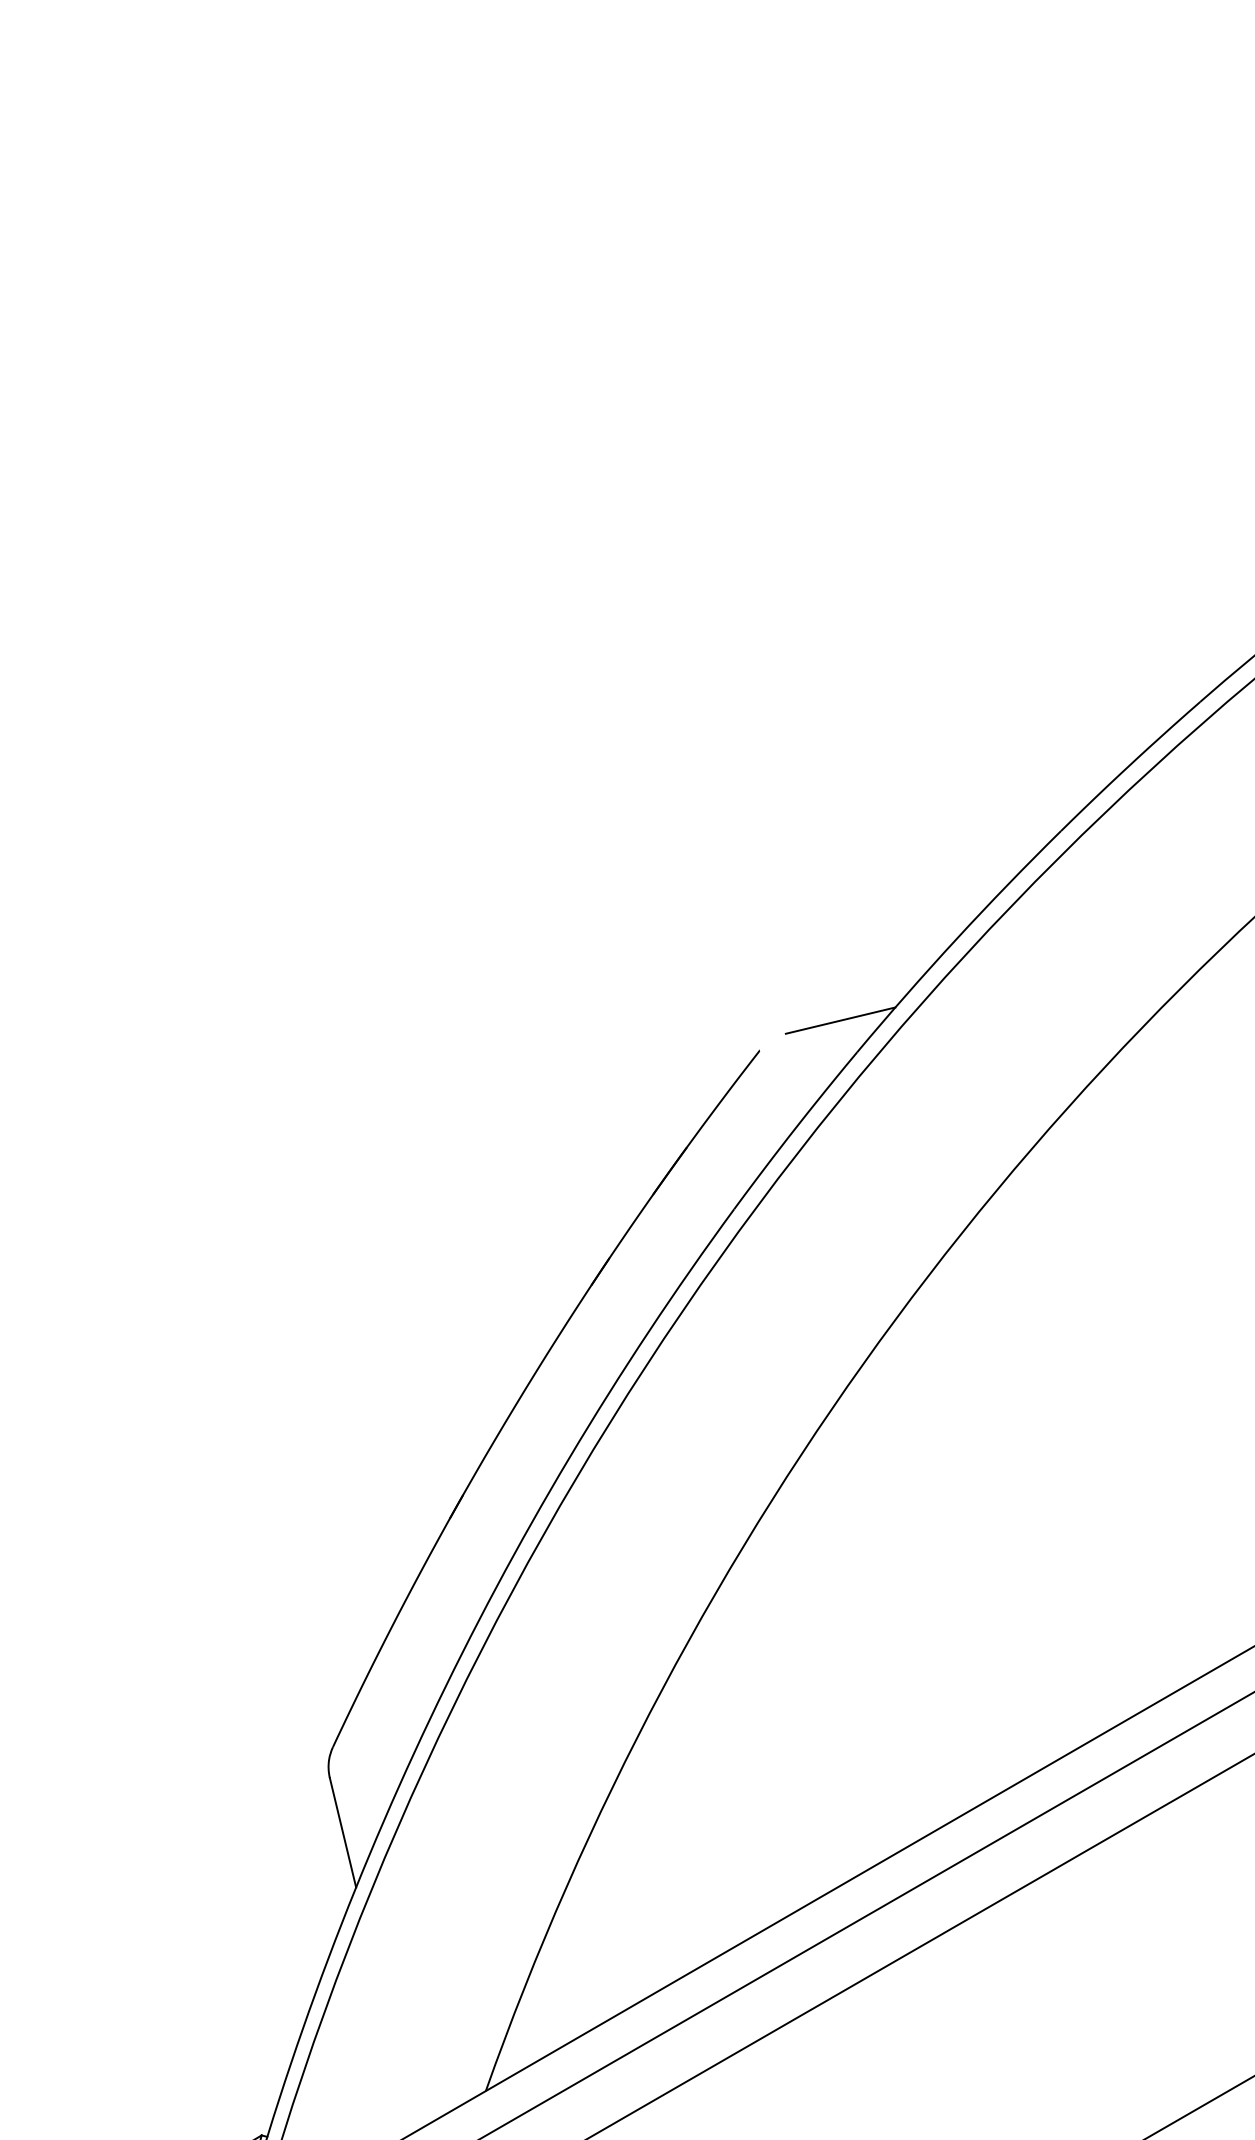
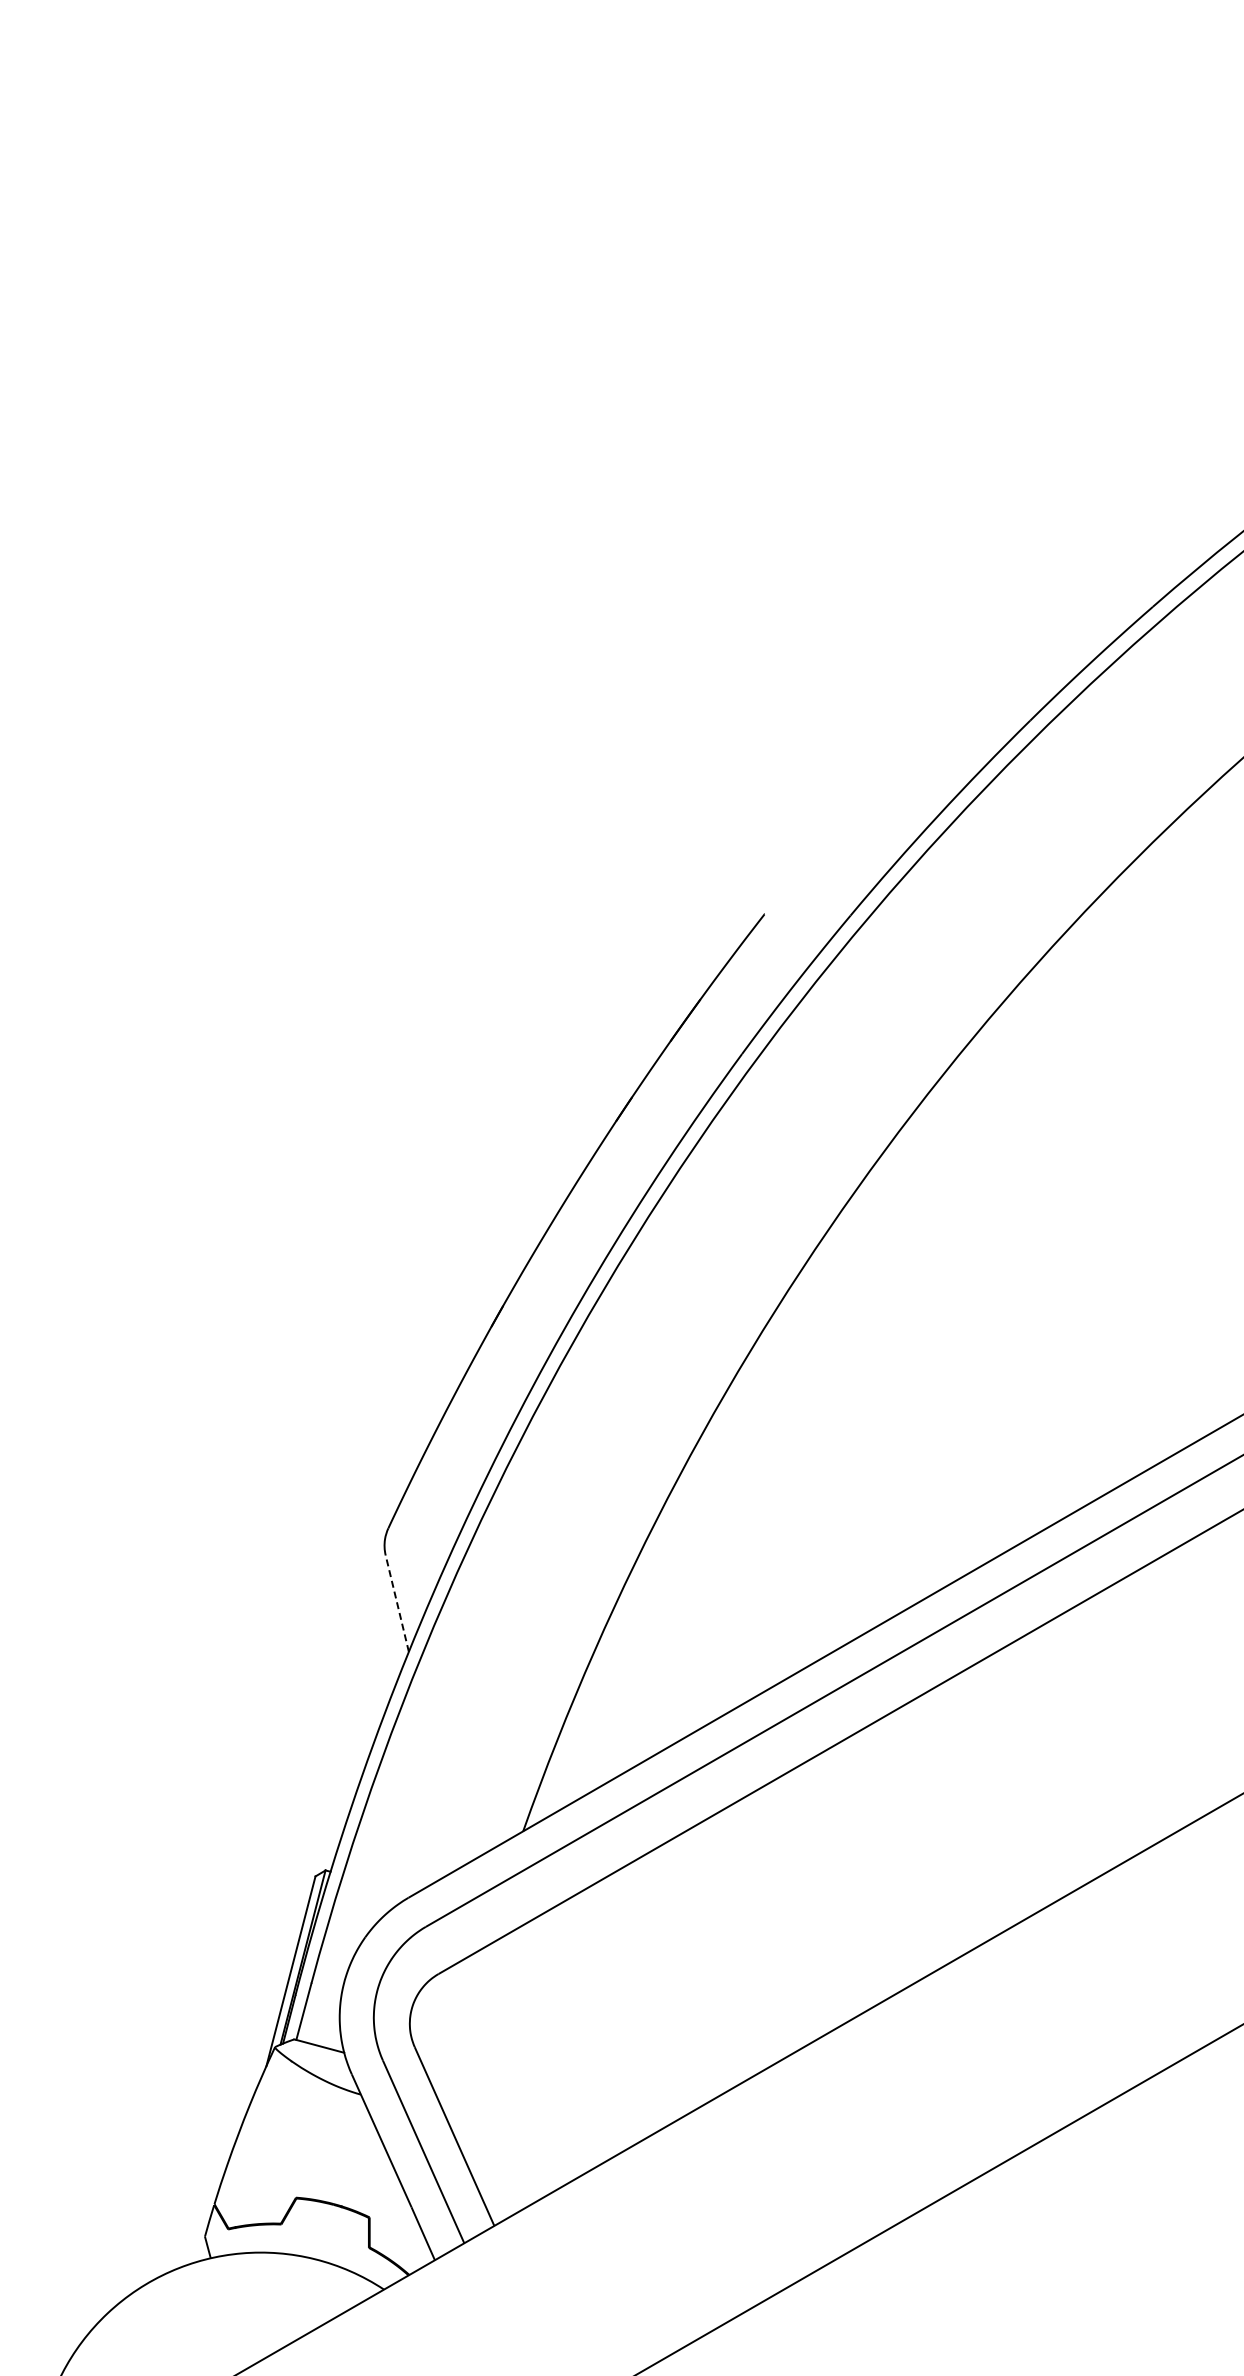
line: (840, 1020) -> (835, 887), removed
line: (343, 1832) -> (397, 1603), solid -> dashed

